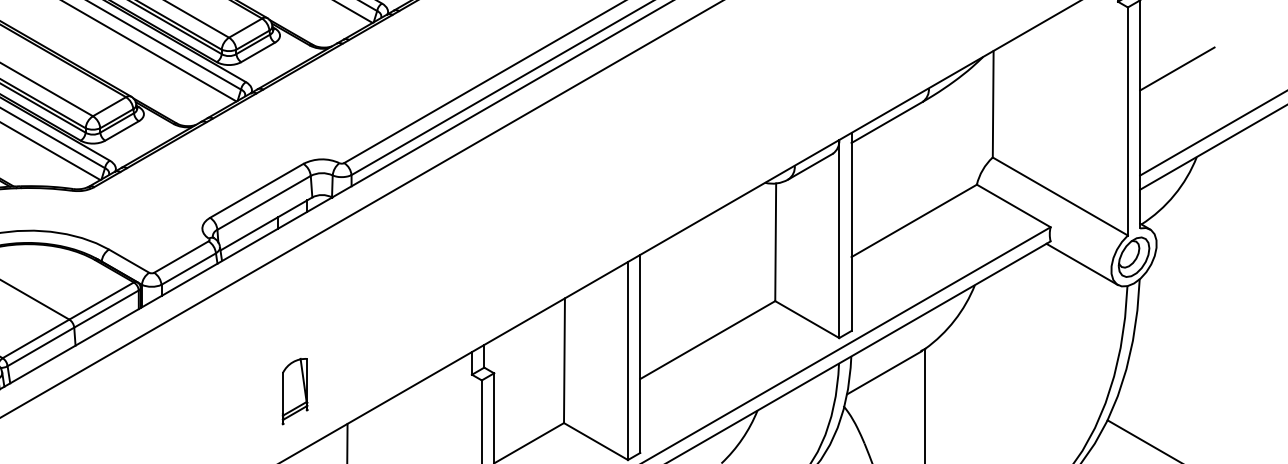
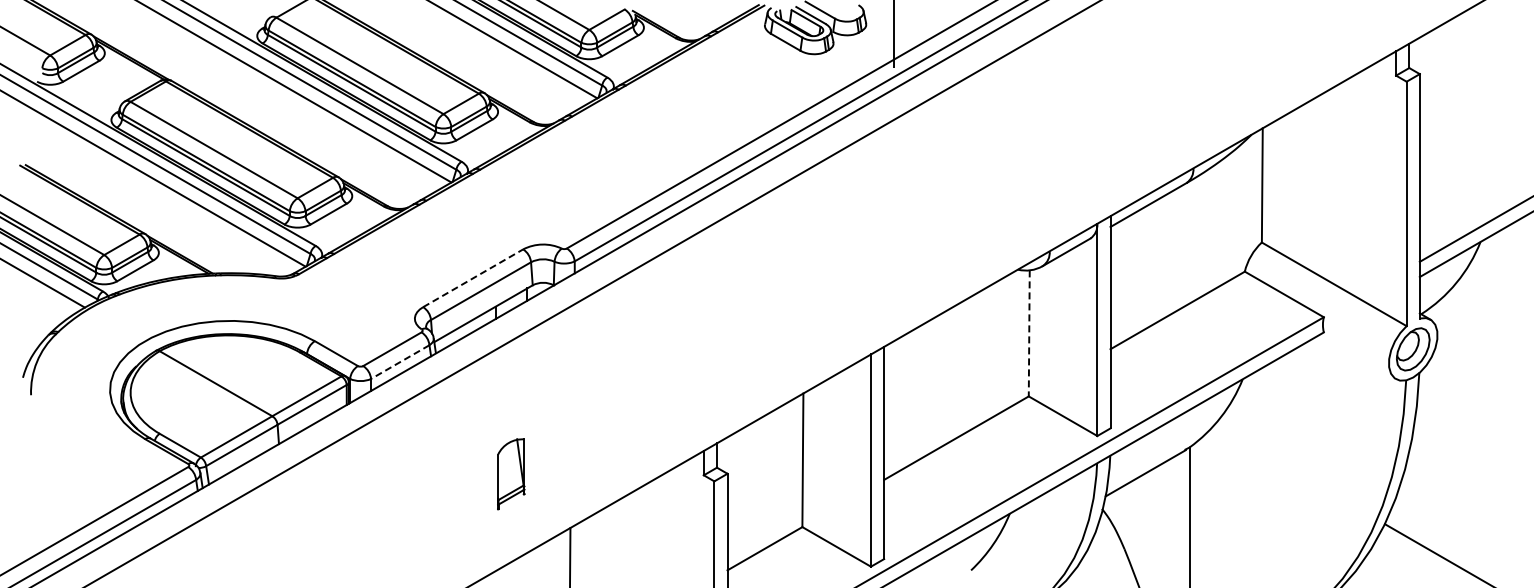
line: (1177, 68) -> (1459, 147), removed
line: (257, 191) -> (473, 278), solid -> dashed
line: (775, 242) -> (1029, 333), solid -> dashed
line: (1082, 264) -> (1357, 357), removed
line: (188, 269) -> (400, 362), solid -> dashed
part: (295, 391) -> (511, 474), moved

